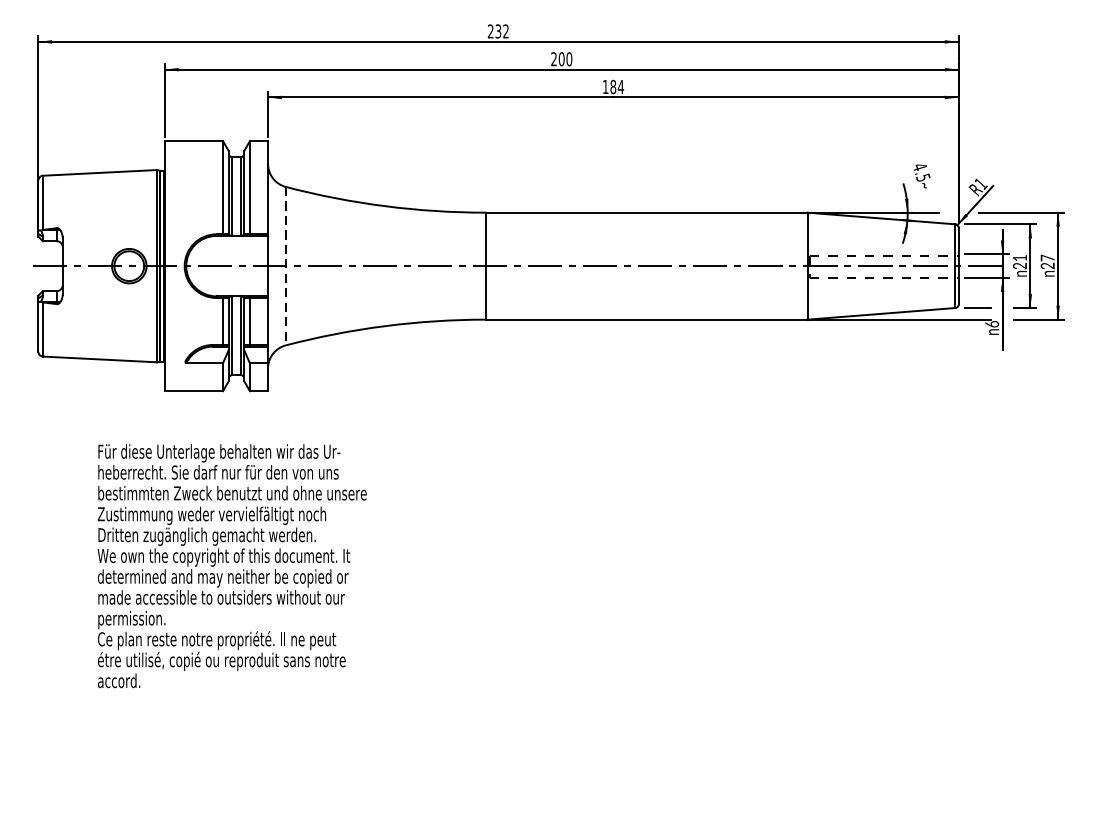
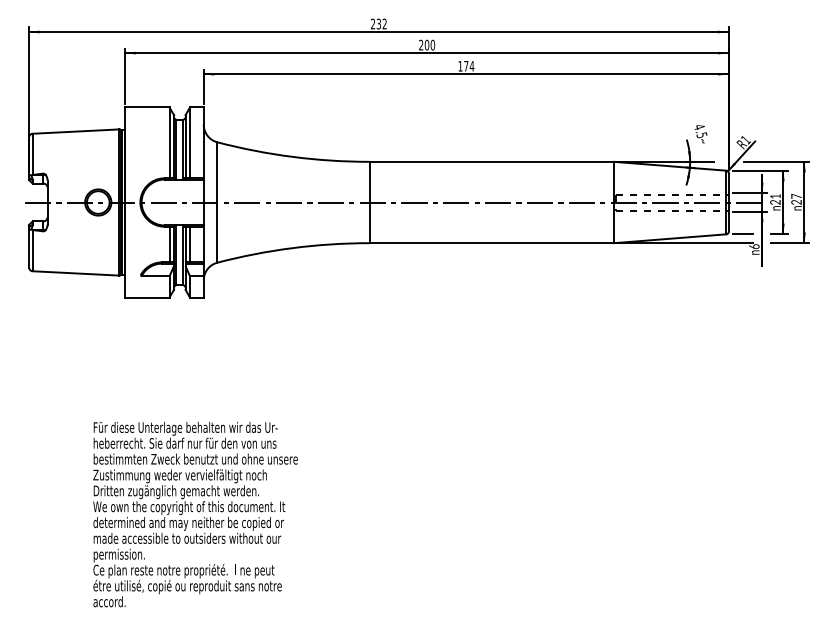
text: (613, 85) -> (466, 65), 184 -> 174
line: (286, 267) -> (217, 203), dashed -> solid
text: (232, 566) -> (195, 514), moved

